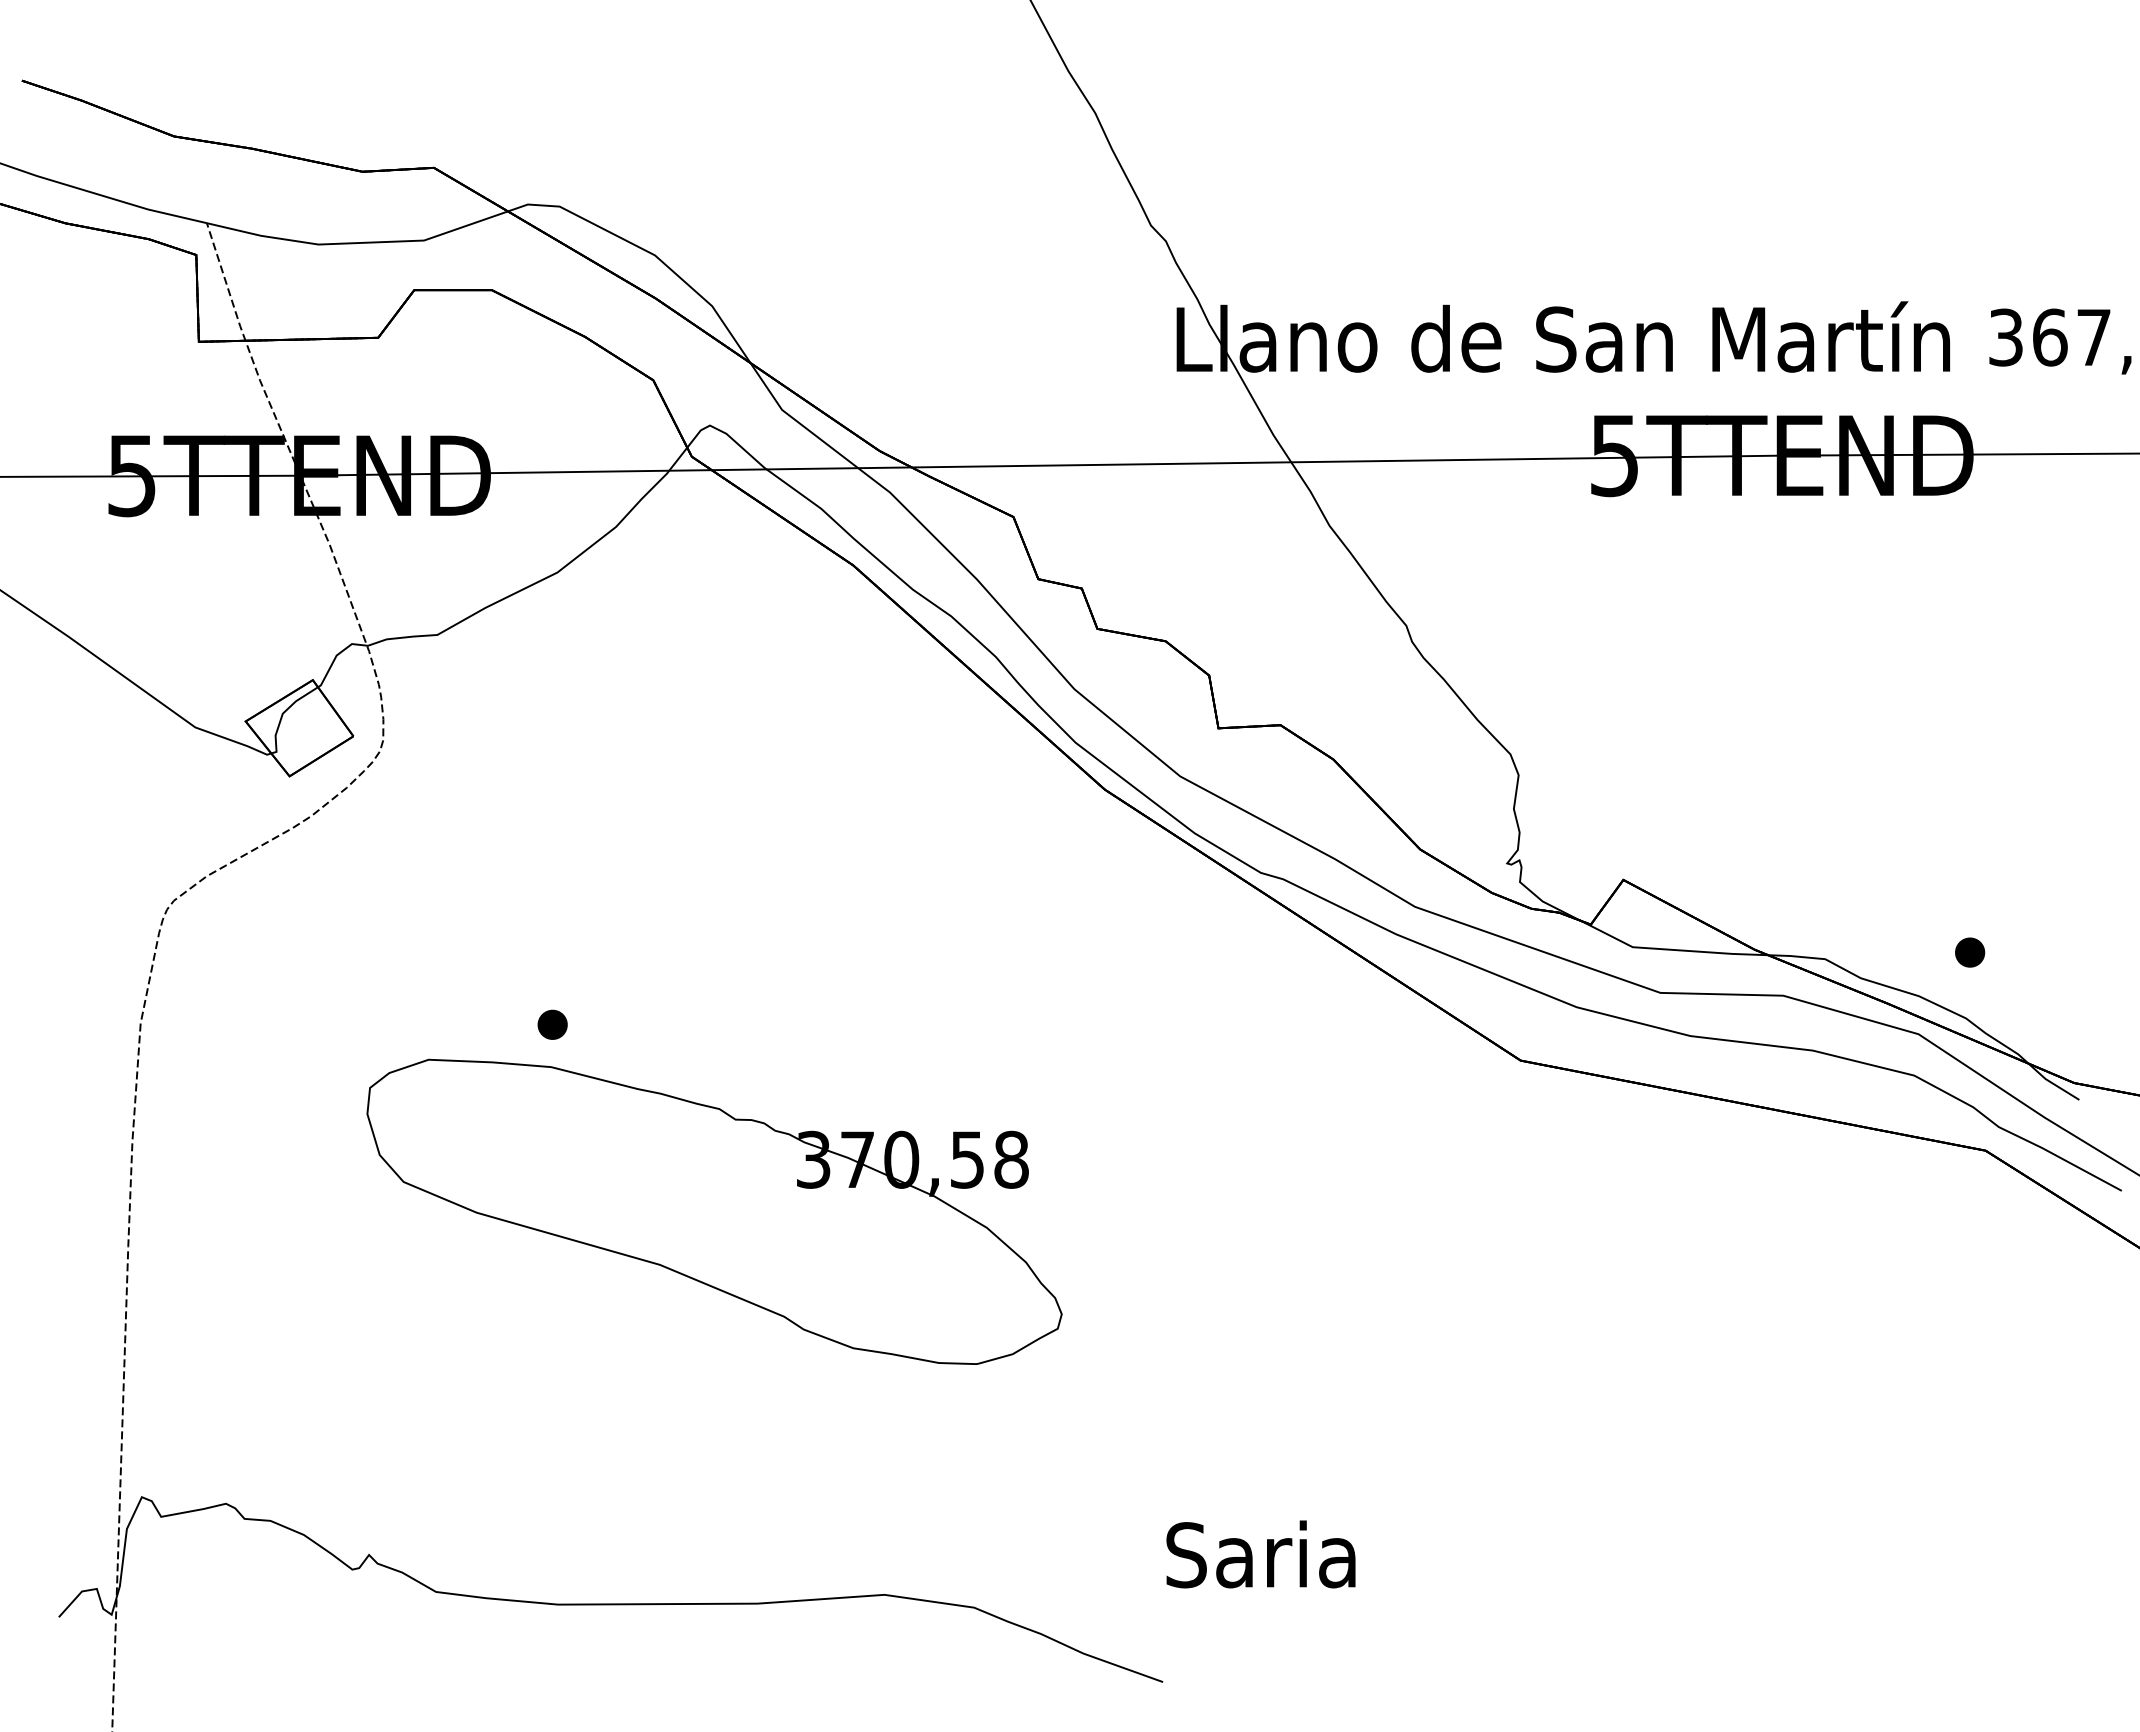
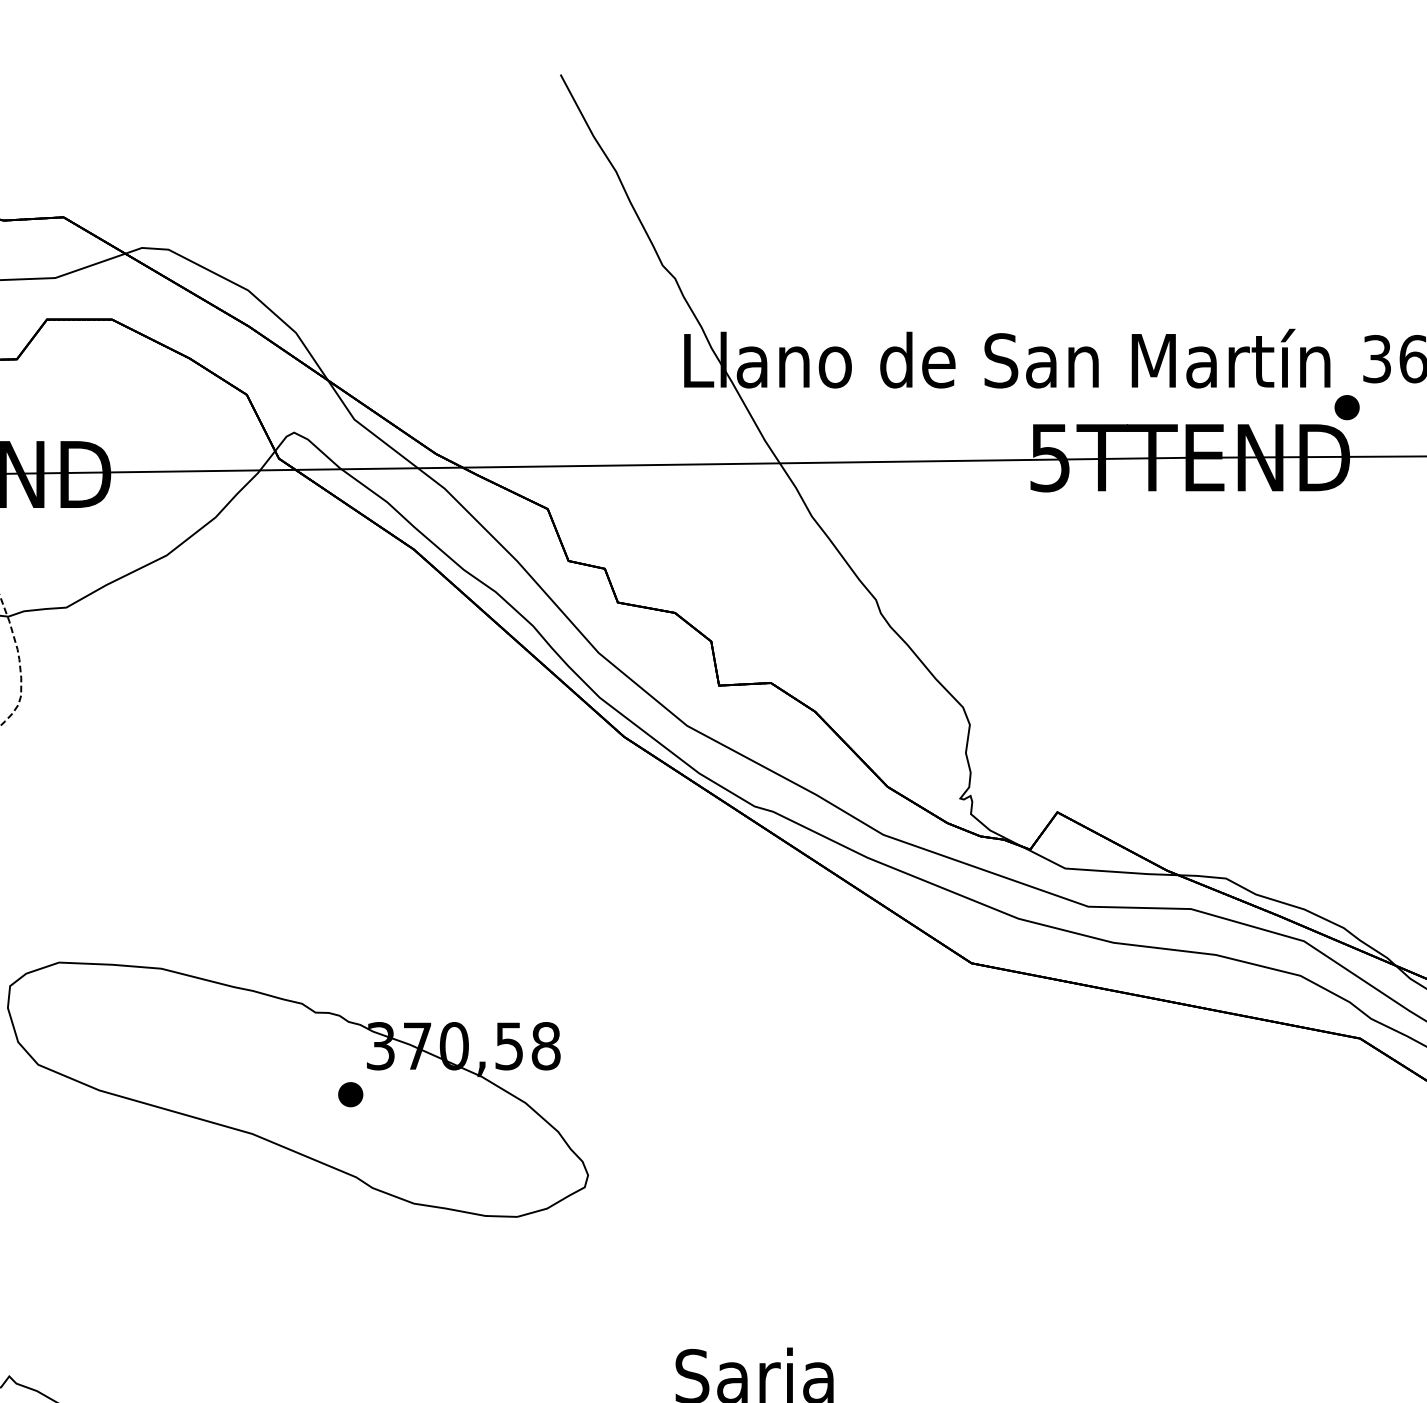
part: (1970, 952) -> (1347, 407), moved
part: (552, 1024) -> (350, 1094), moved

